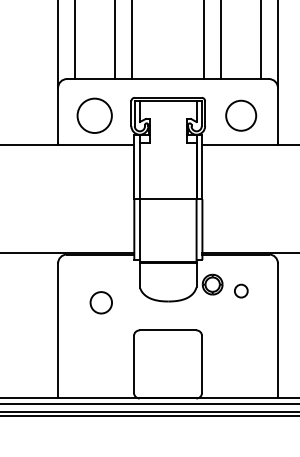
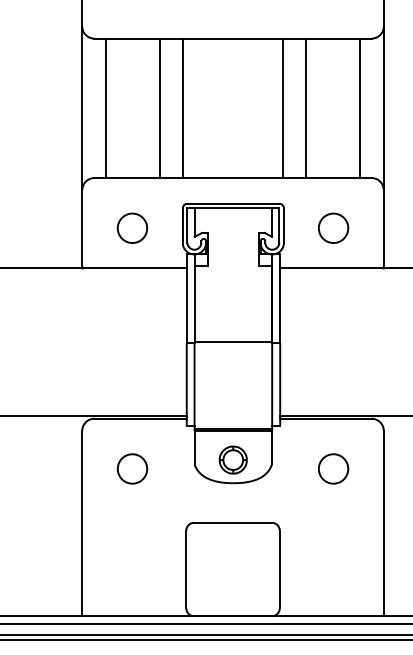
circle: (94, 115) -> (132, 227), size x0.62
circle: (241, 115) -> (333, 227), size x0.71
part: (212, 284) -> (232, 459), moved
circle: (241, 290) -> (333, 468), size x1.67
circle: (101, 302) -> (132, 468), moved

